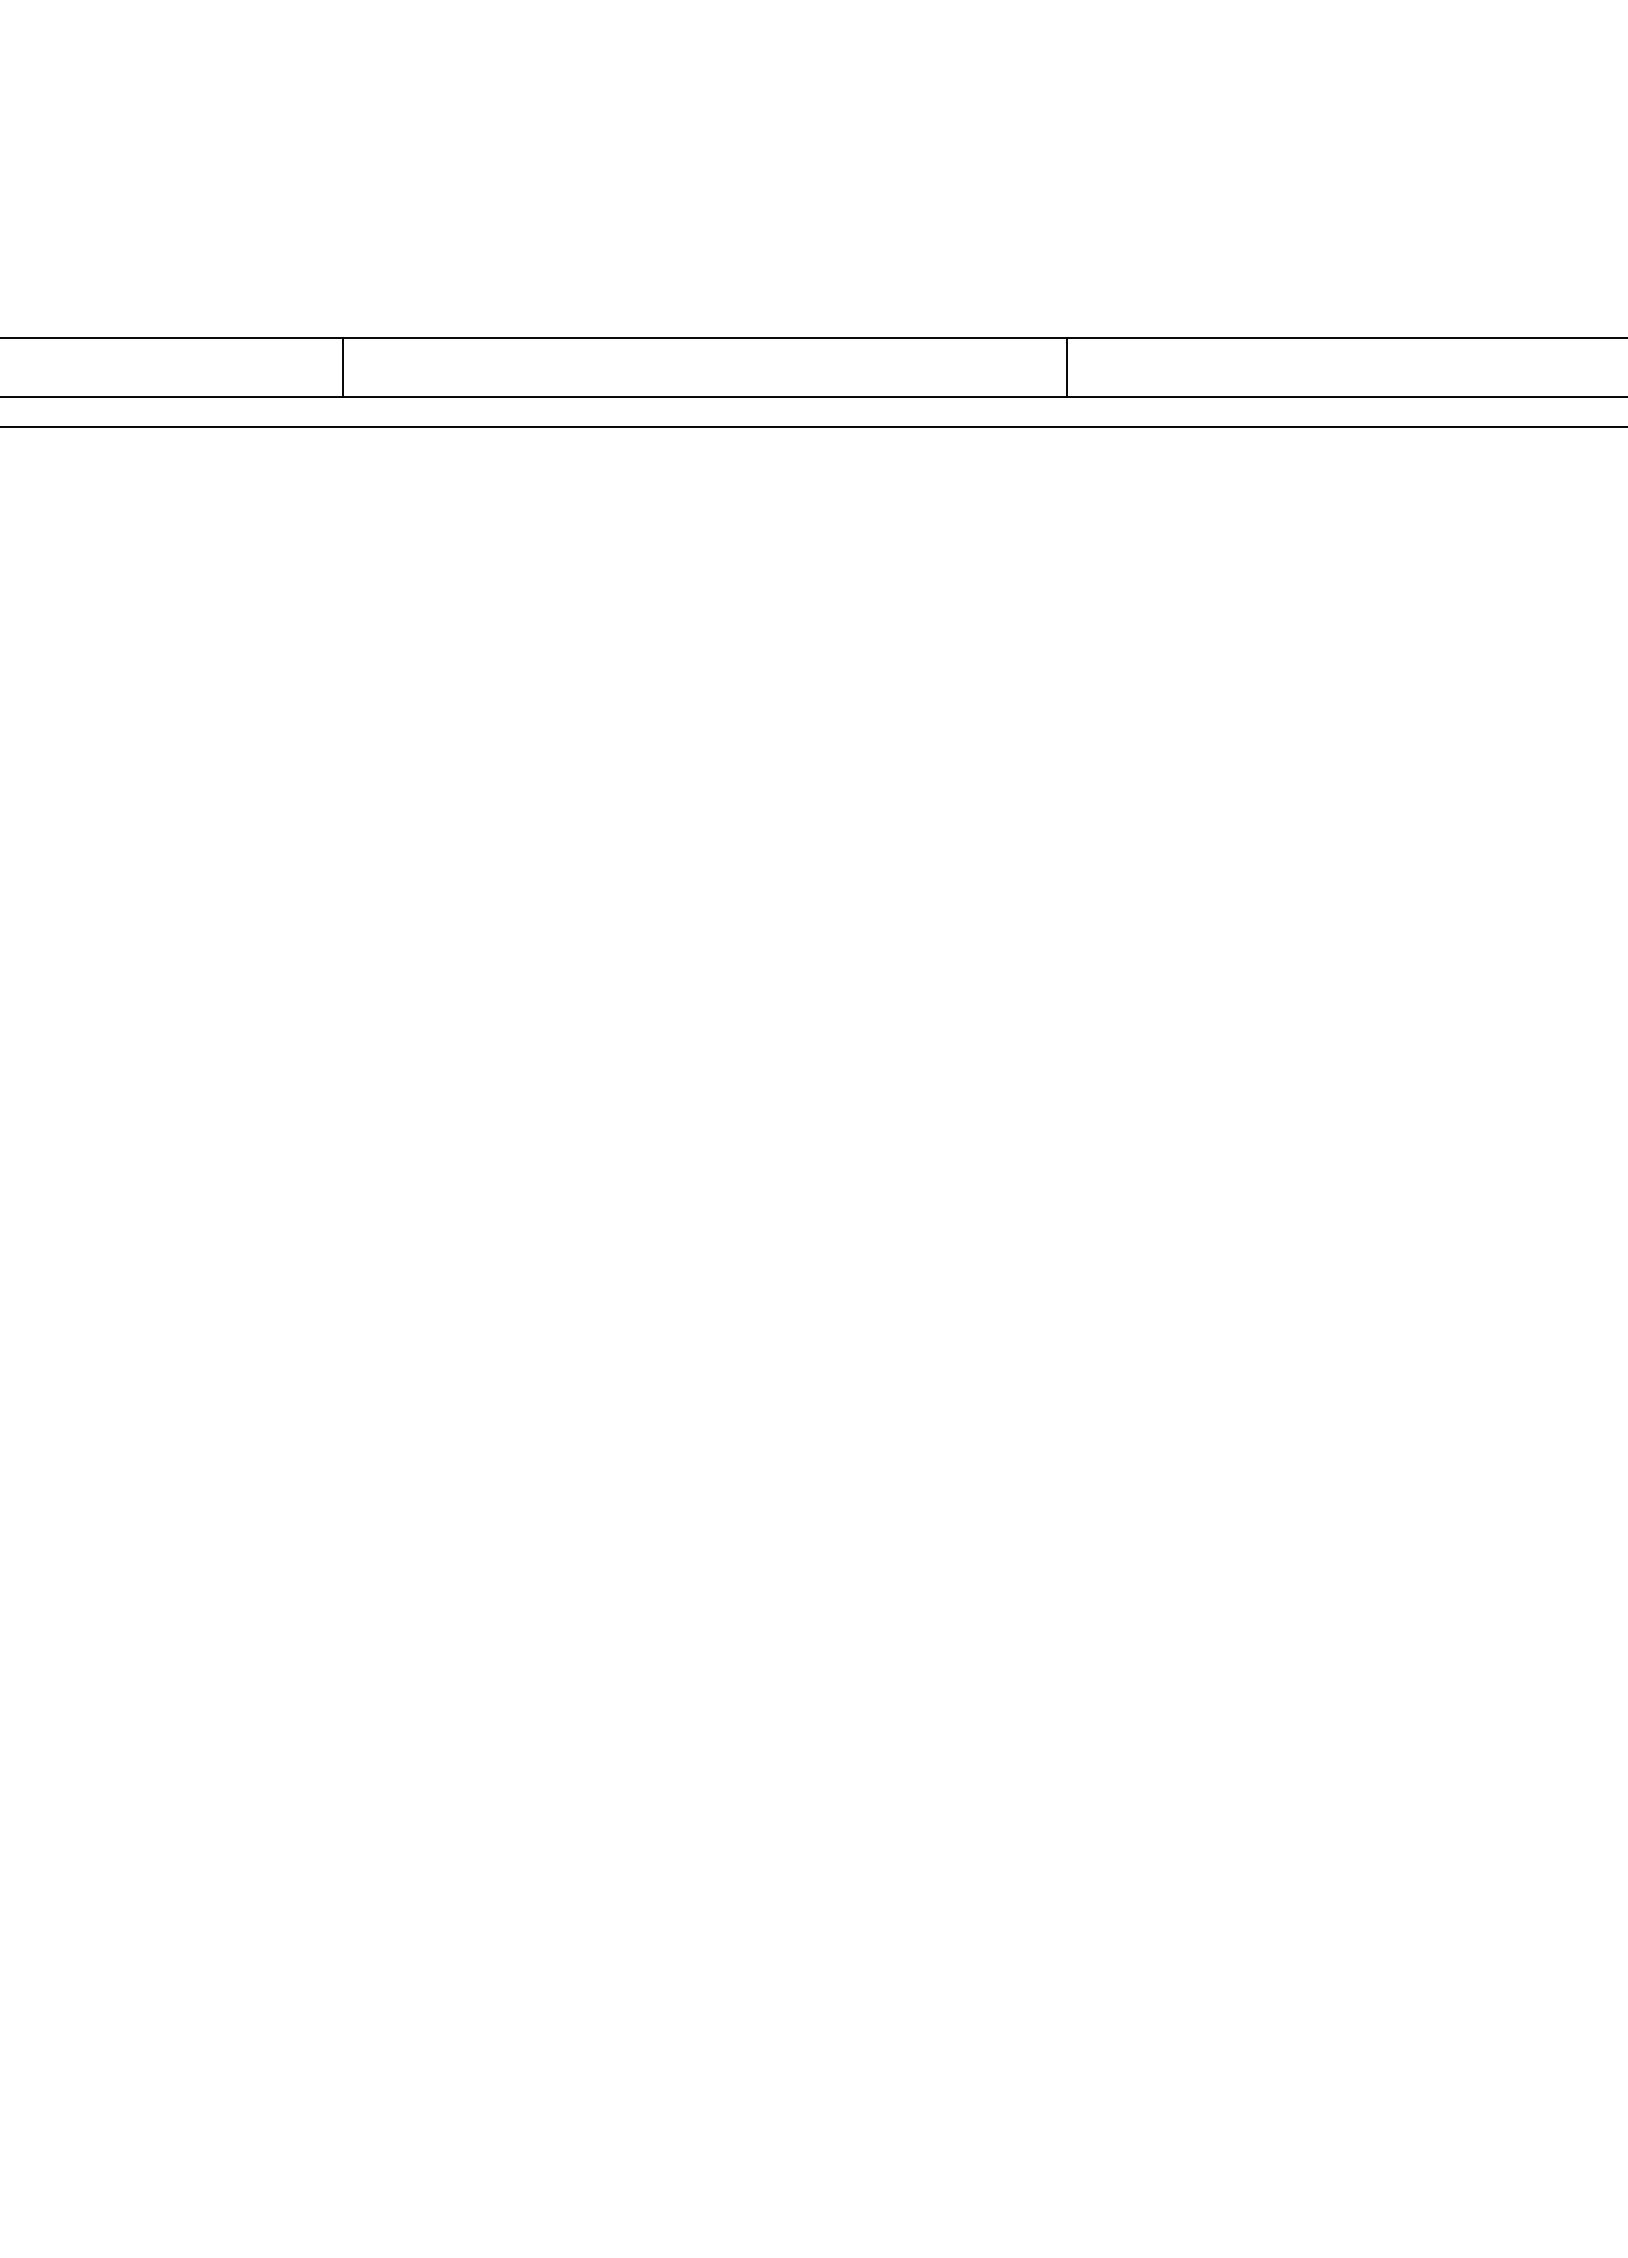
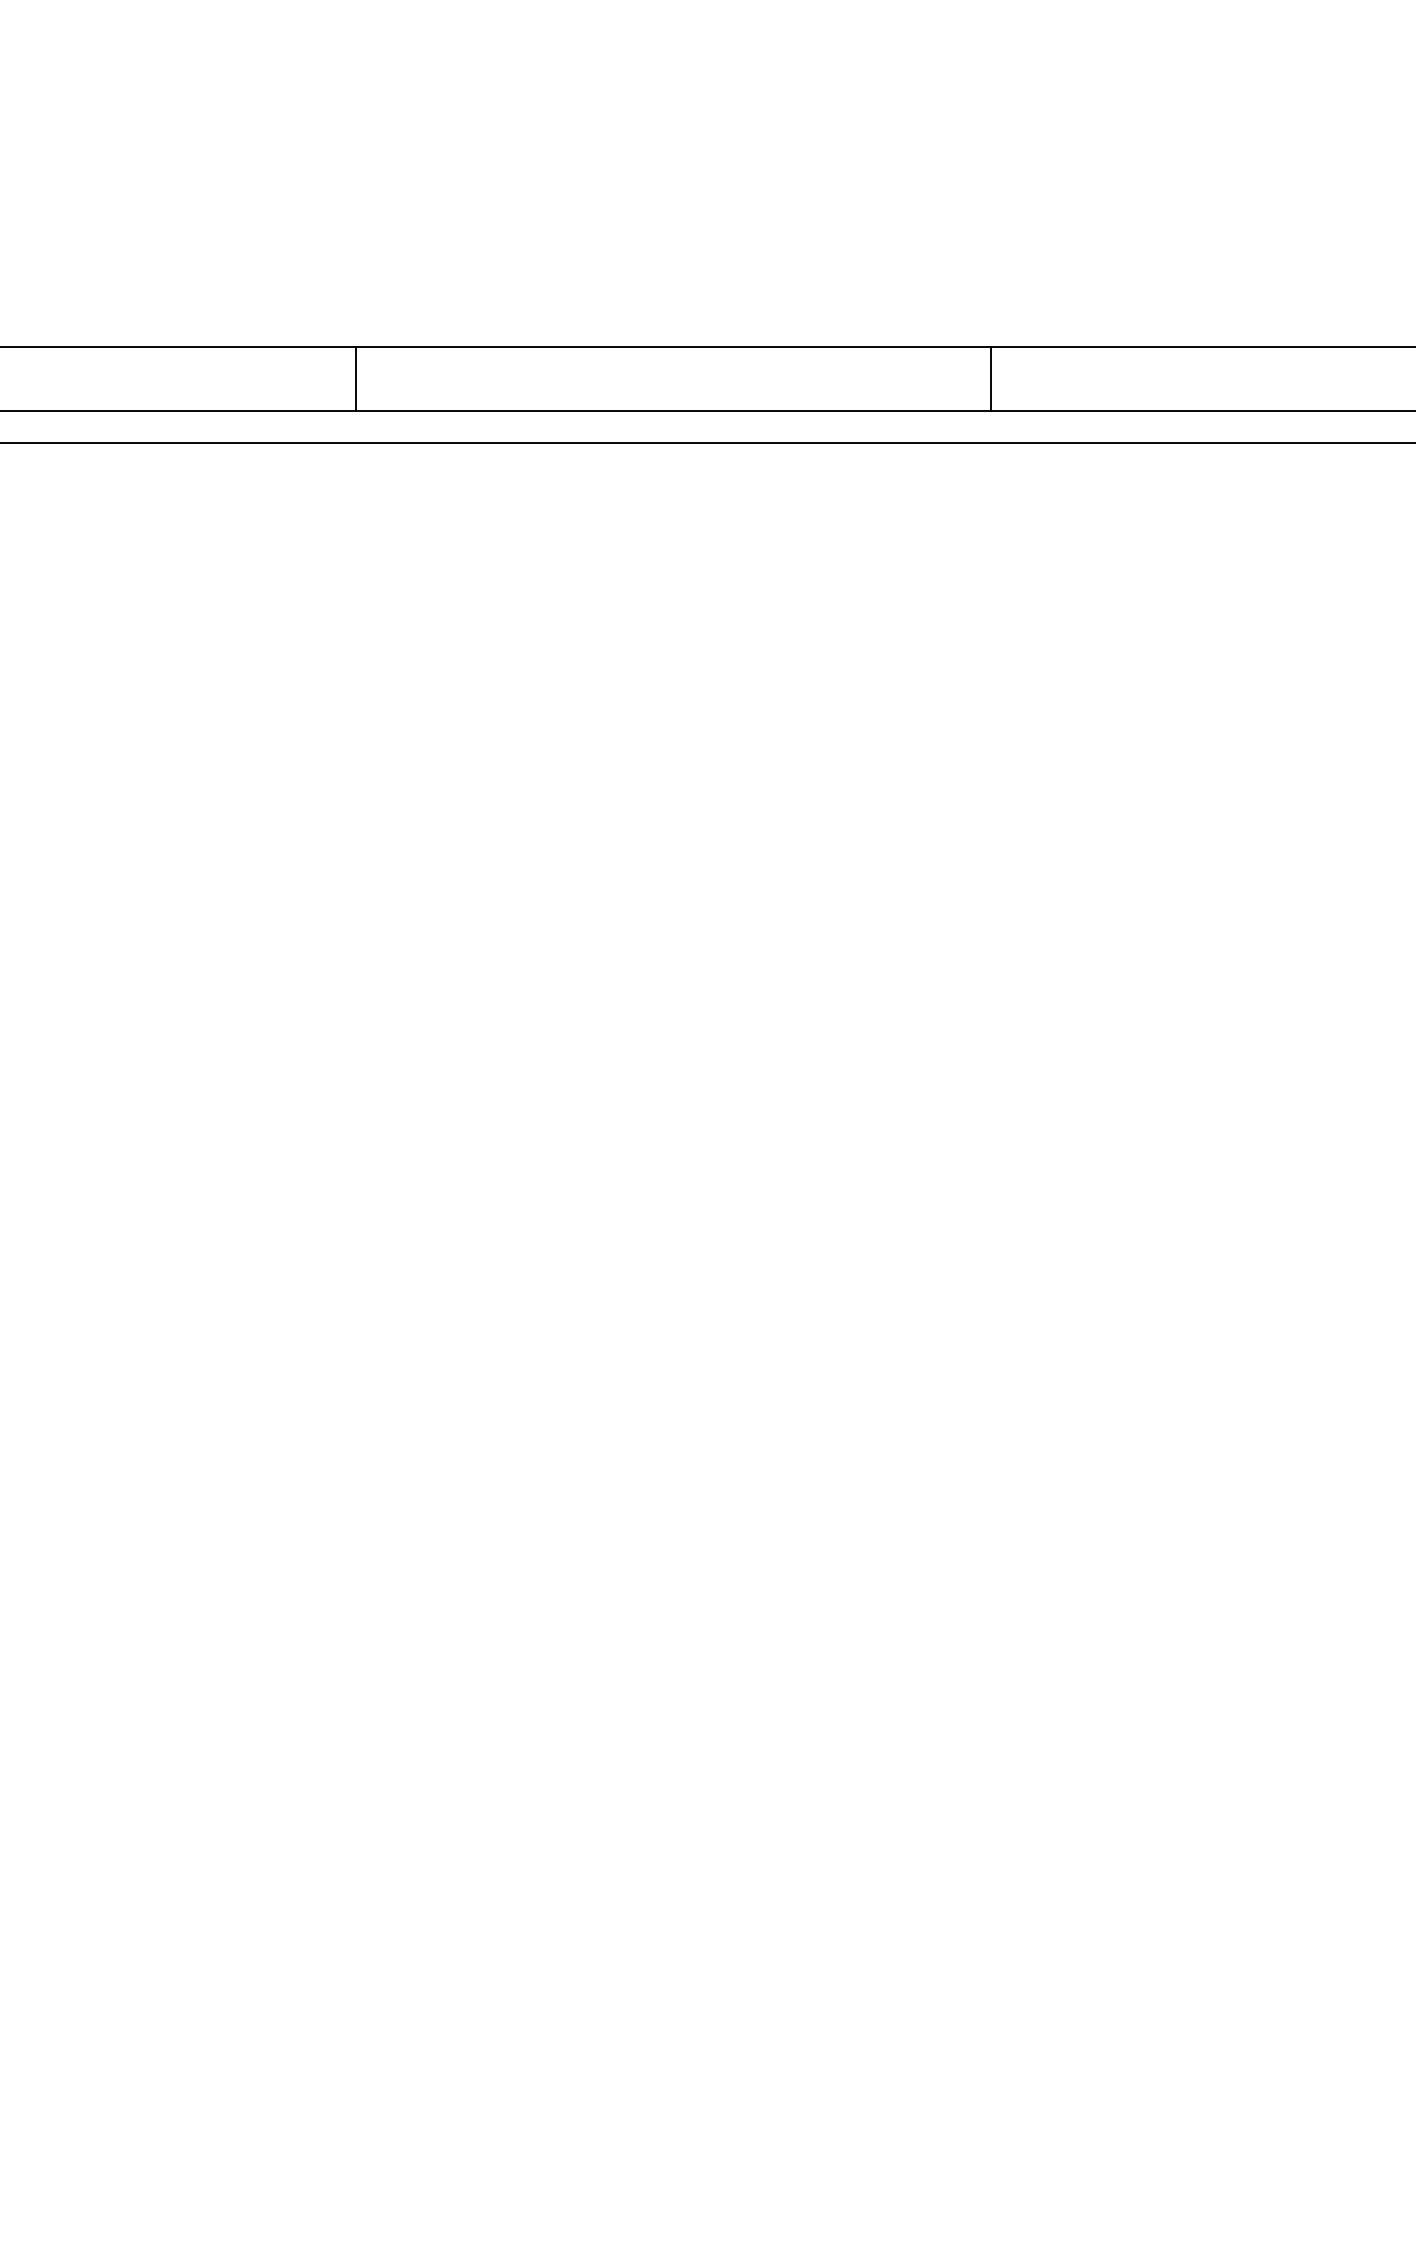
line: (343, 367) -> (356, 378), moved
line: (1067, 367) -> (991, 378), moved

